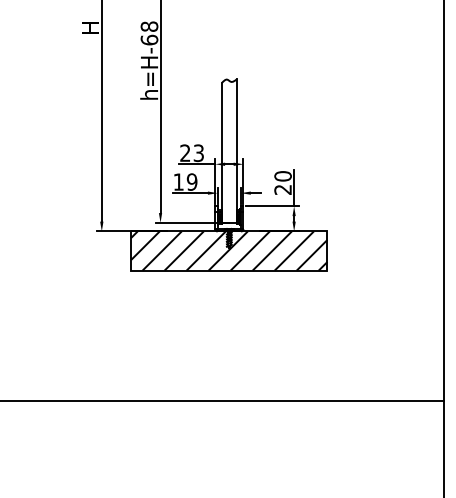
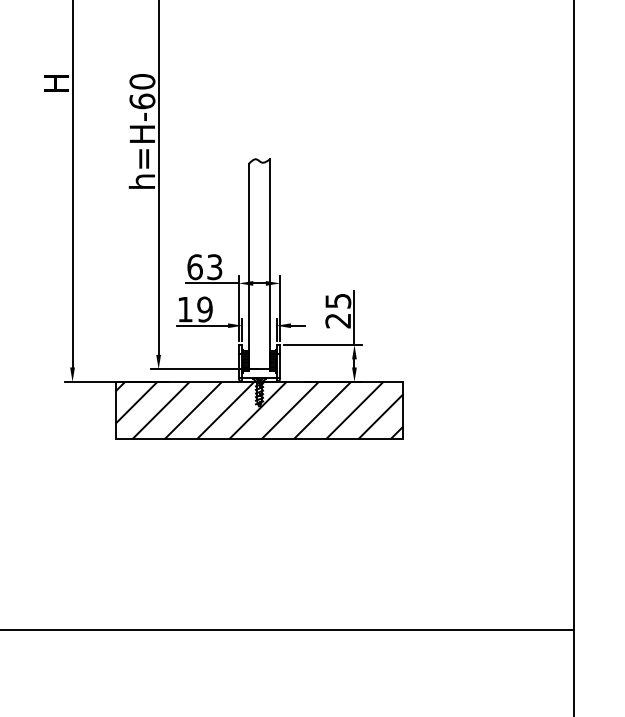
text: (149, 26) -> (142, 81), h=H-68 -> h=H-60
text: (185, 153) -> (195, 267), 23 -> 63
text: (282, 176) -> (337, 301), 20 -> 25

